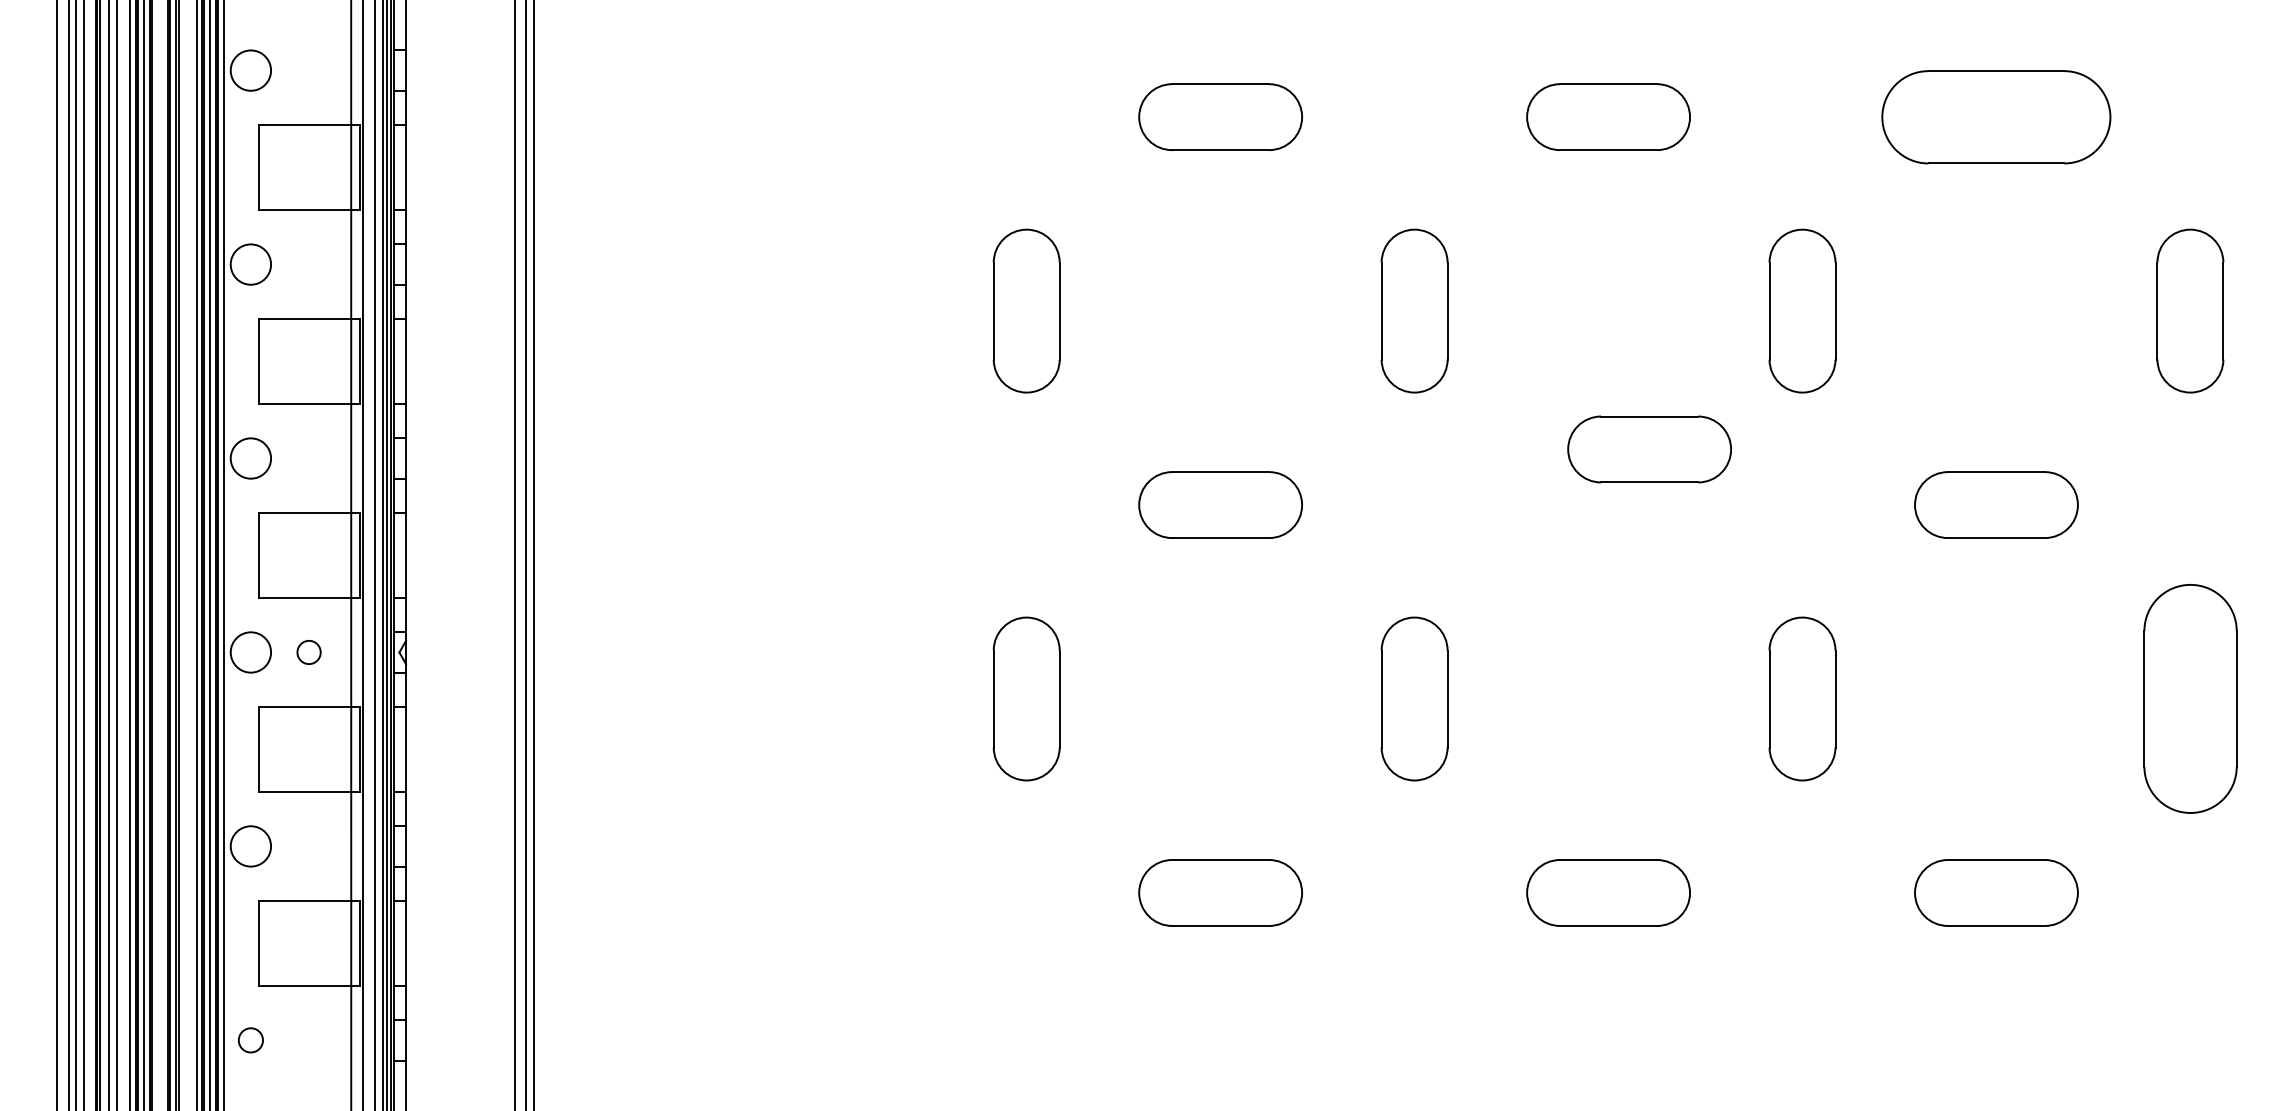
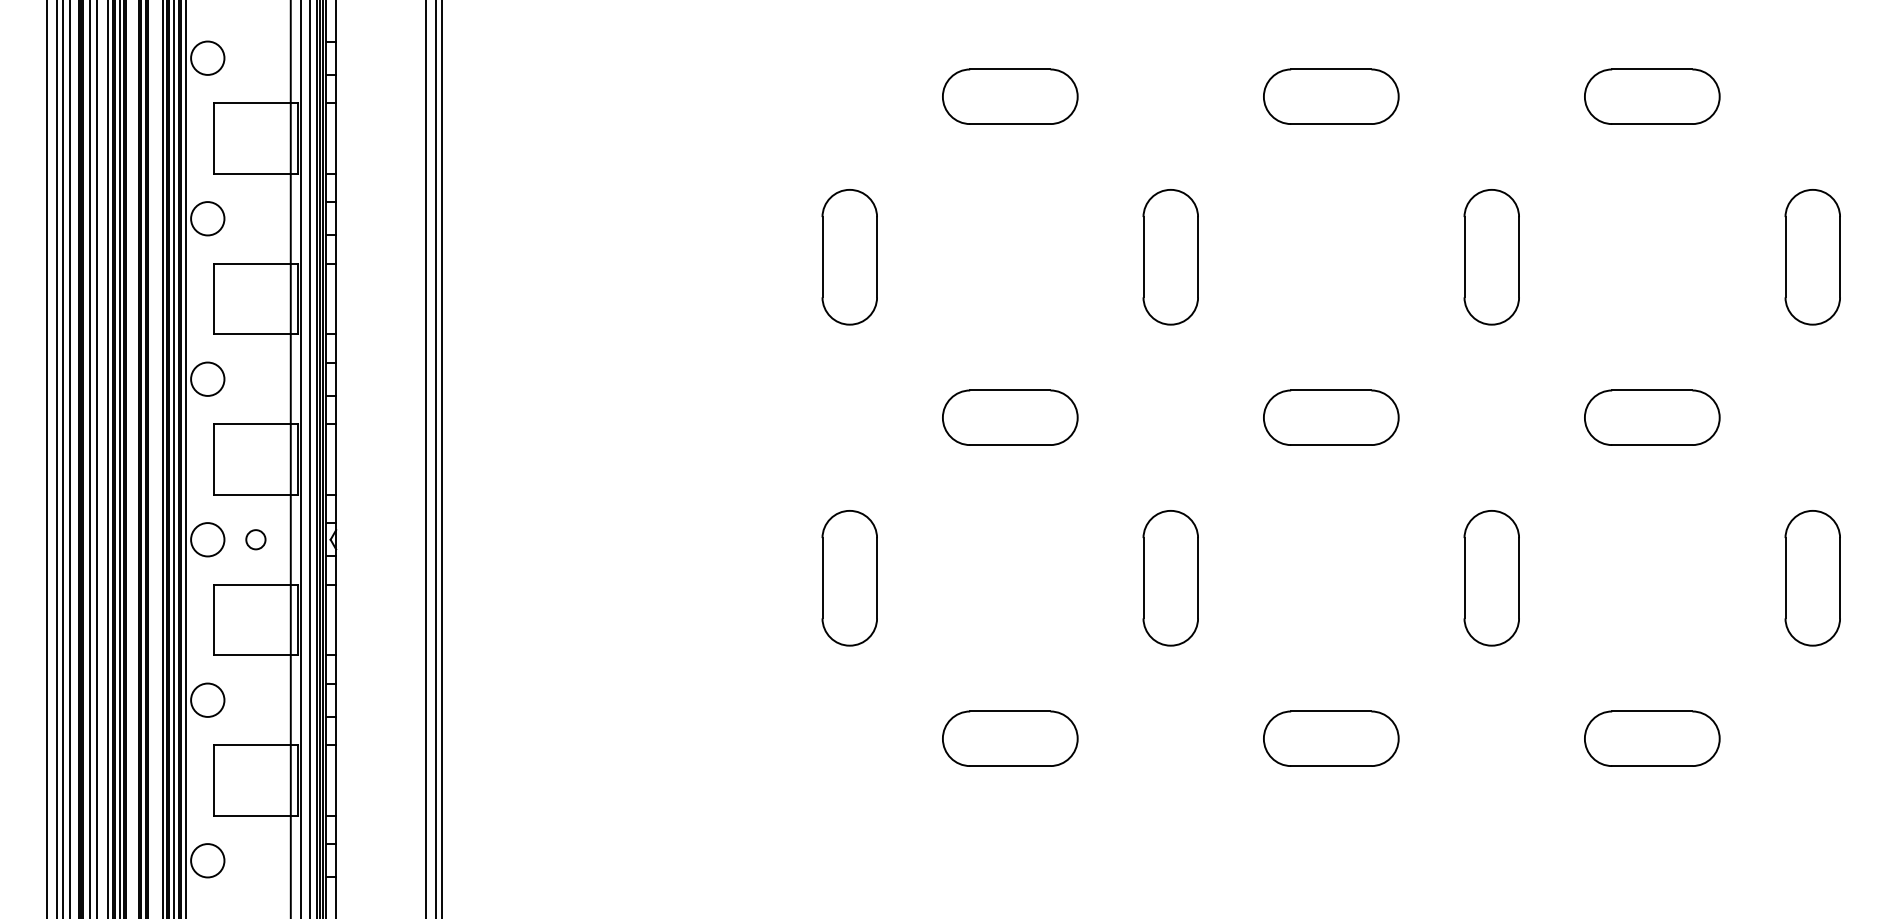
part: (1996, 116) -> (1652, 96), size x0.71
part: (1649, 449) -> (1331, 417), moved
part: (2190, 699) -> (1812, 578), size x0.71
circle: (250, 1040) -> (207, 860), size x1.67

